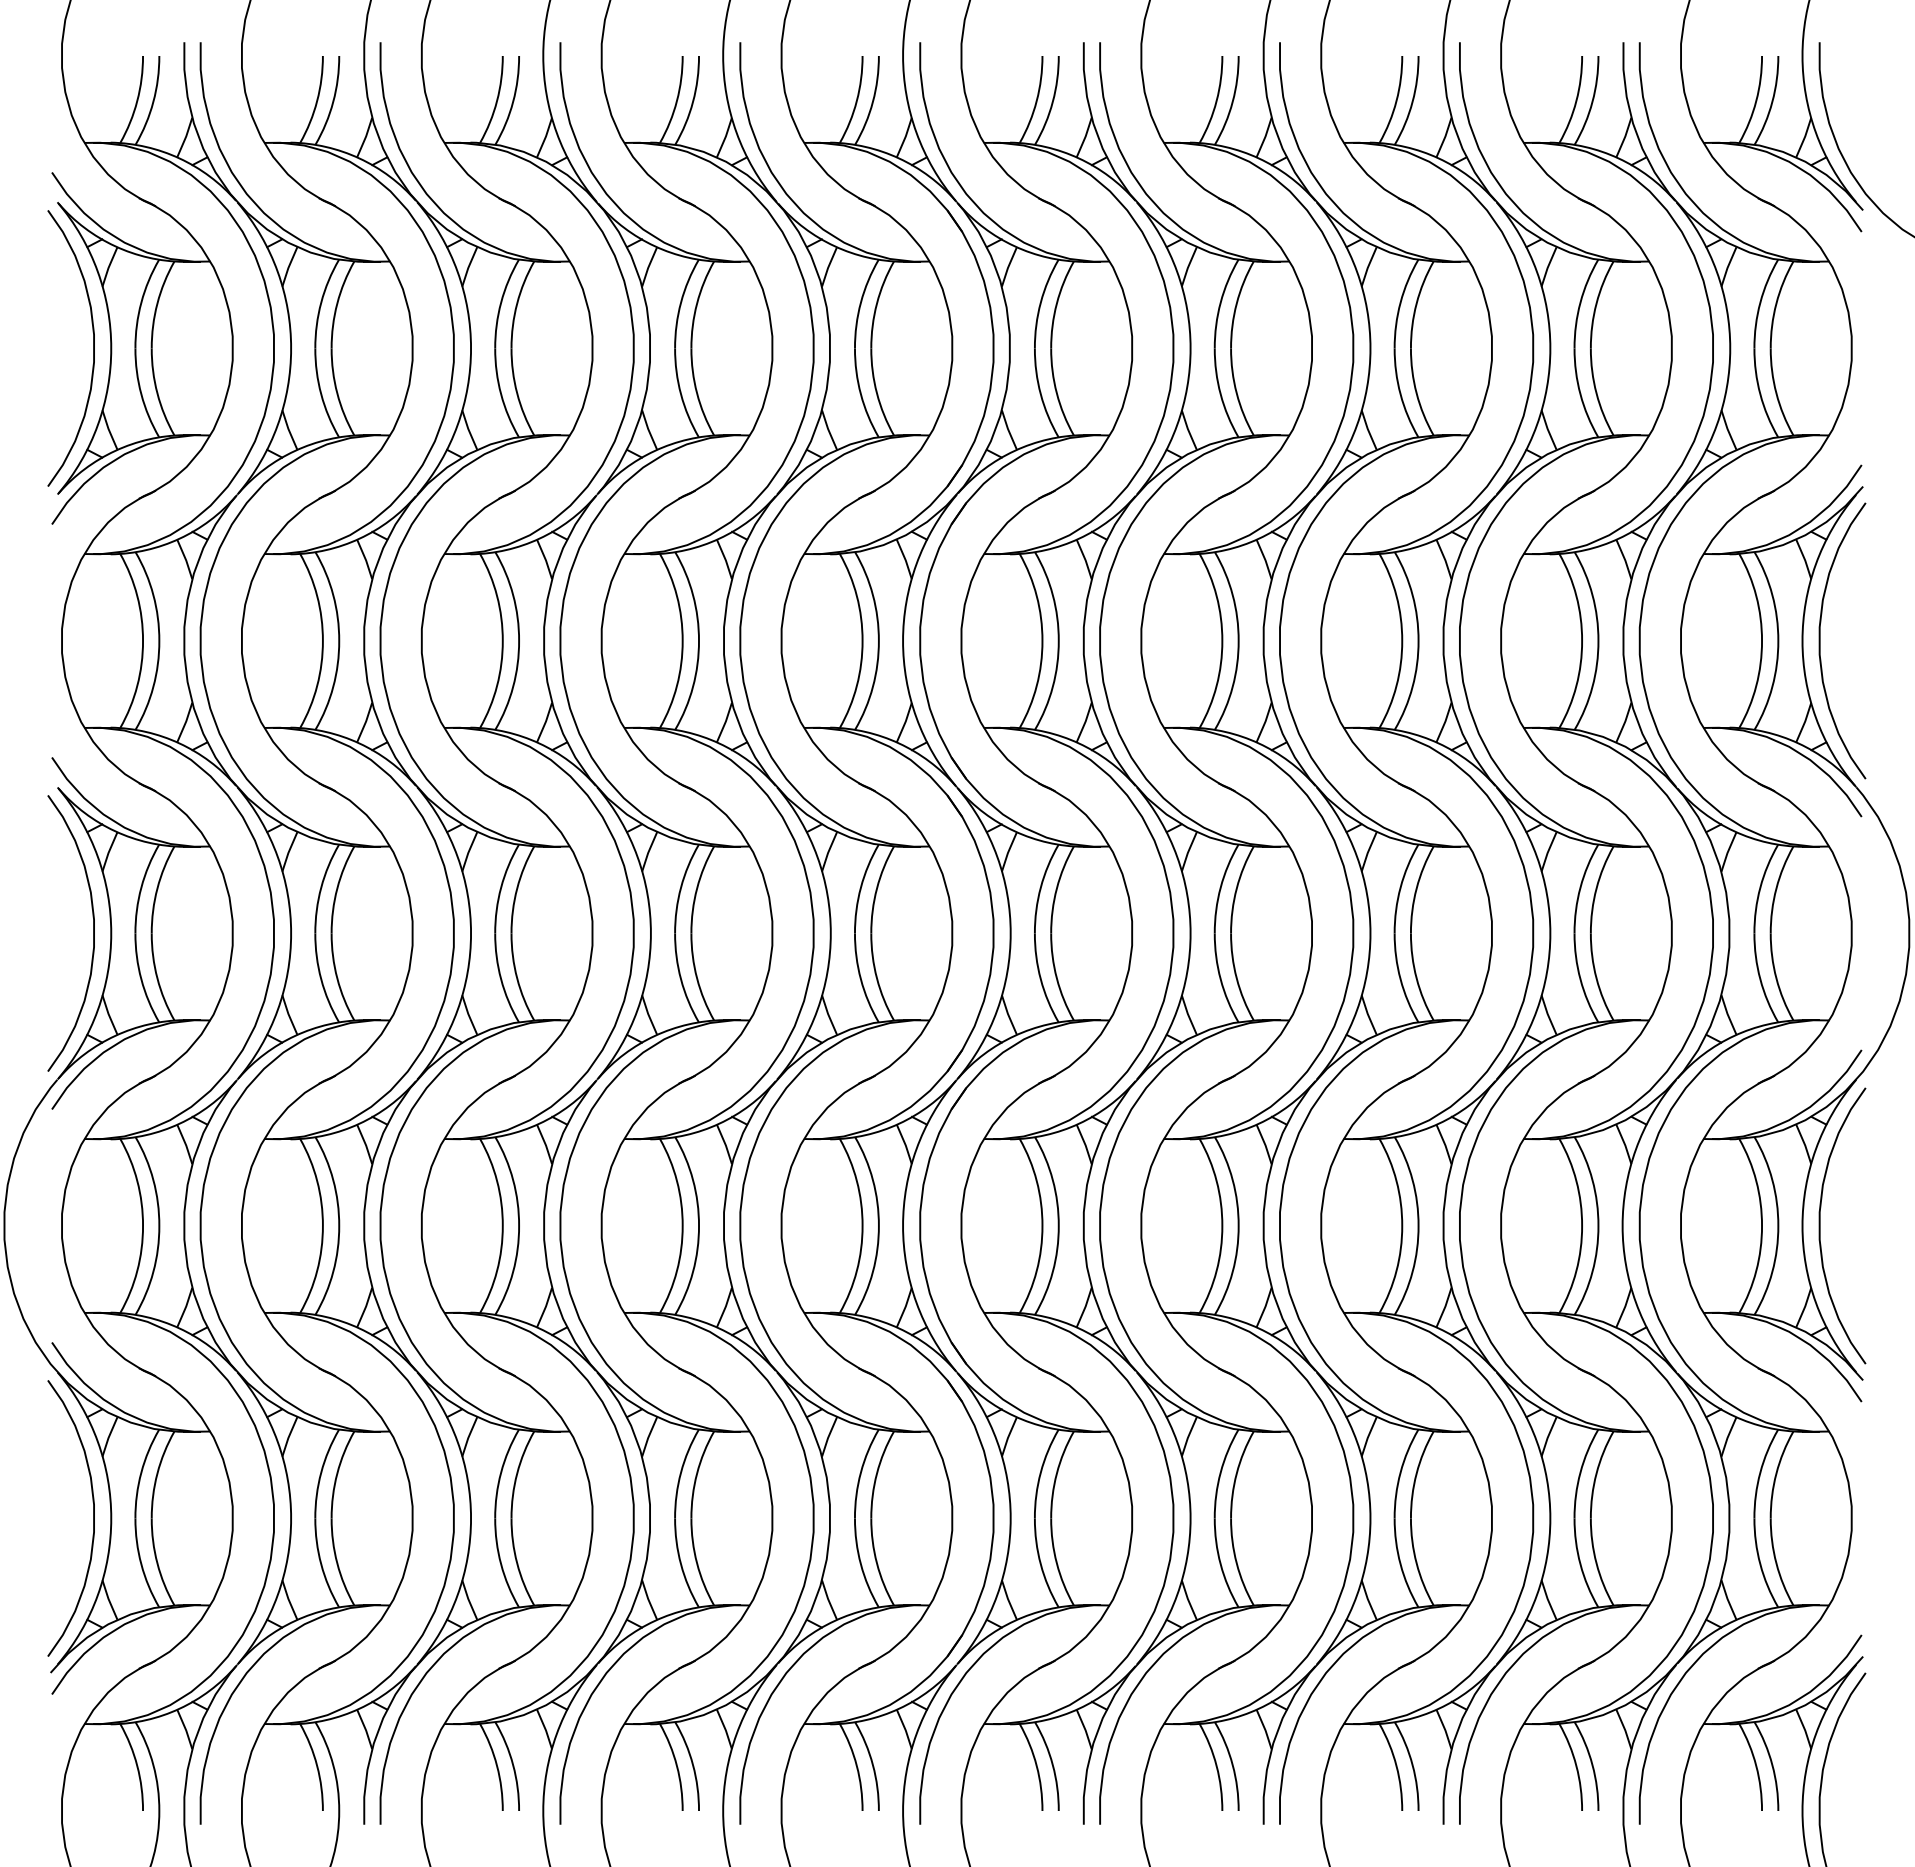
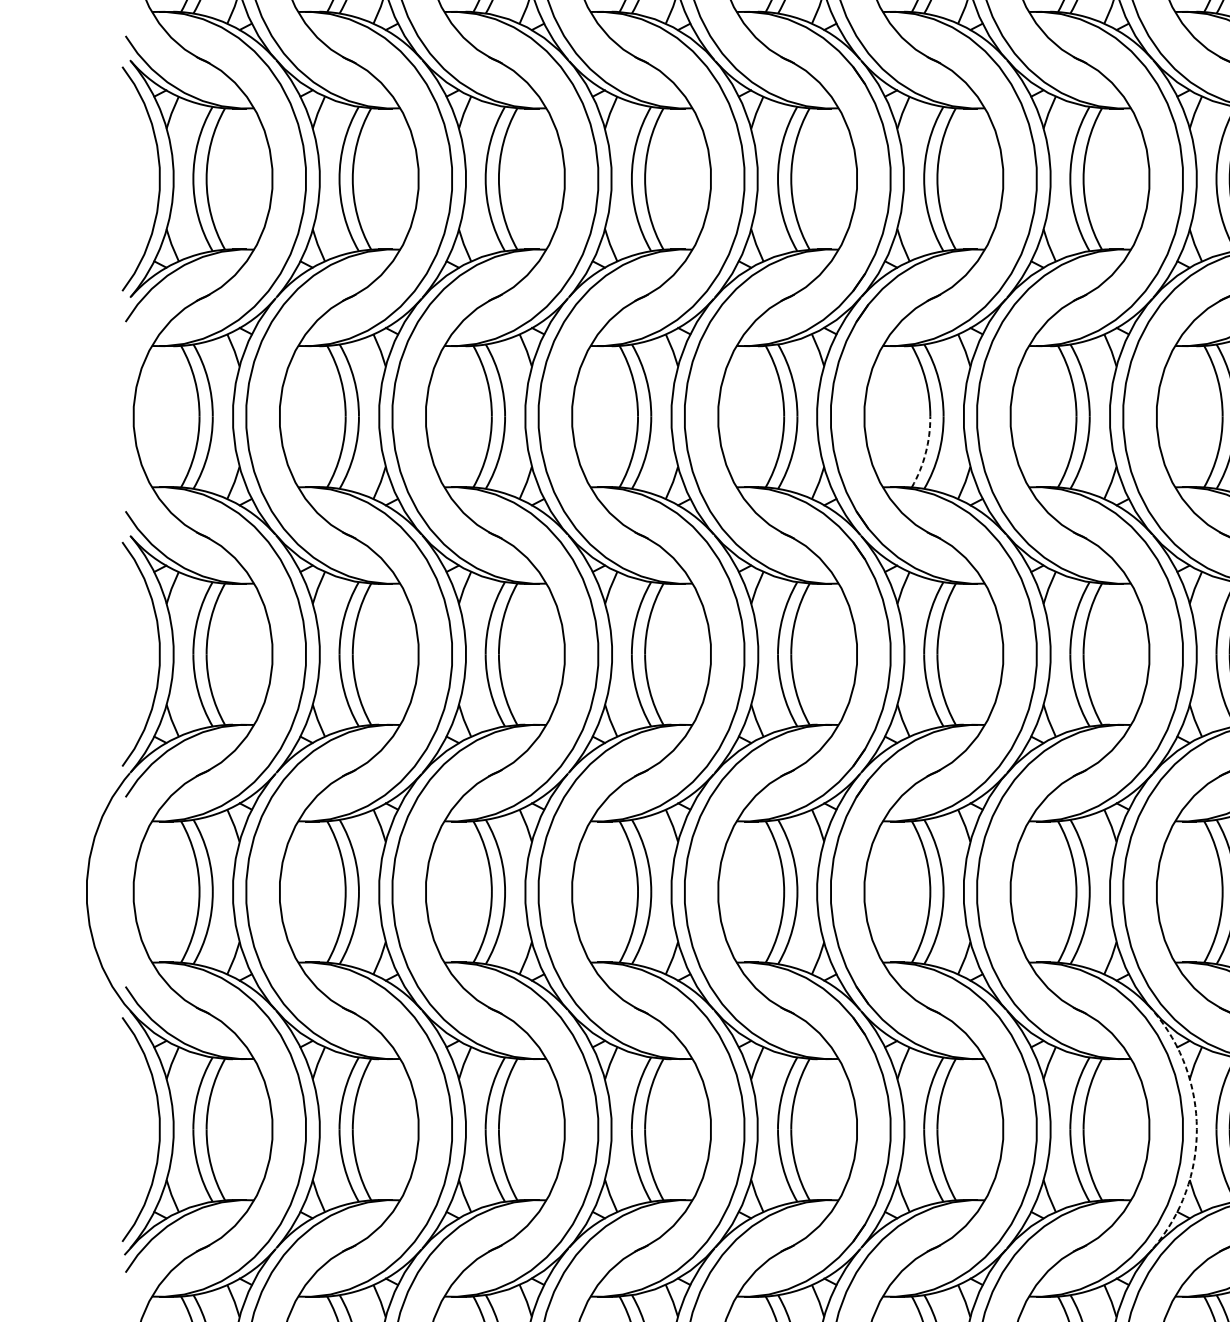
arc: (1036, 685) -> (925, 452), solid -> dashed
arc: (1370, 1518) -> (1196, 1129), solid -> dashed

